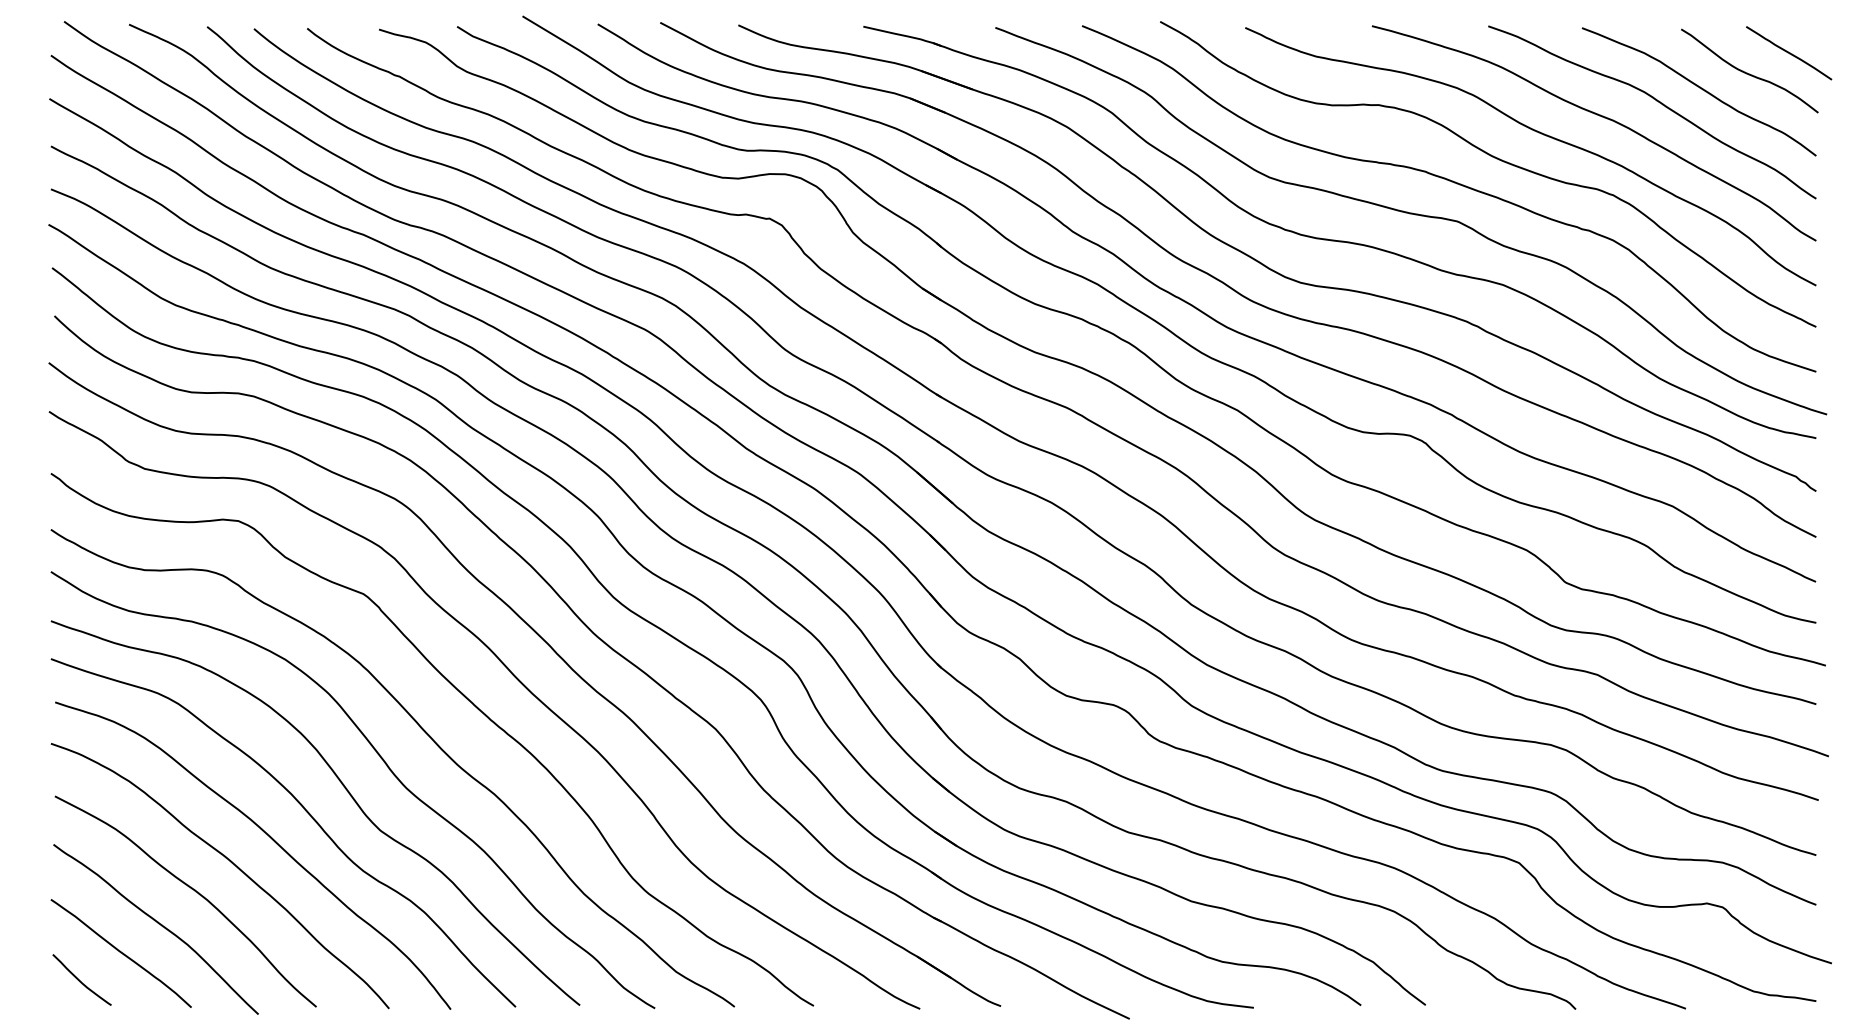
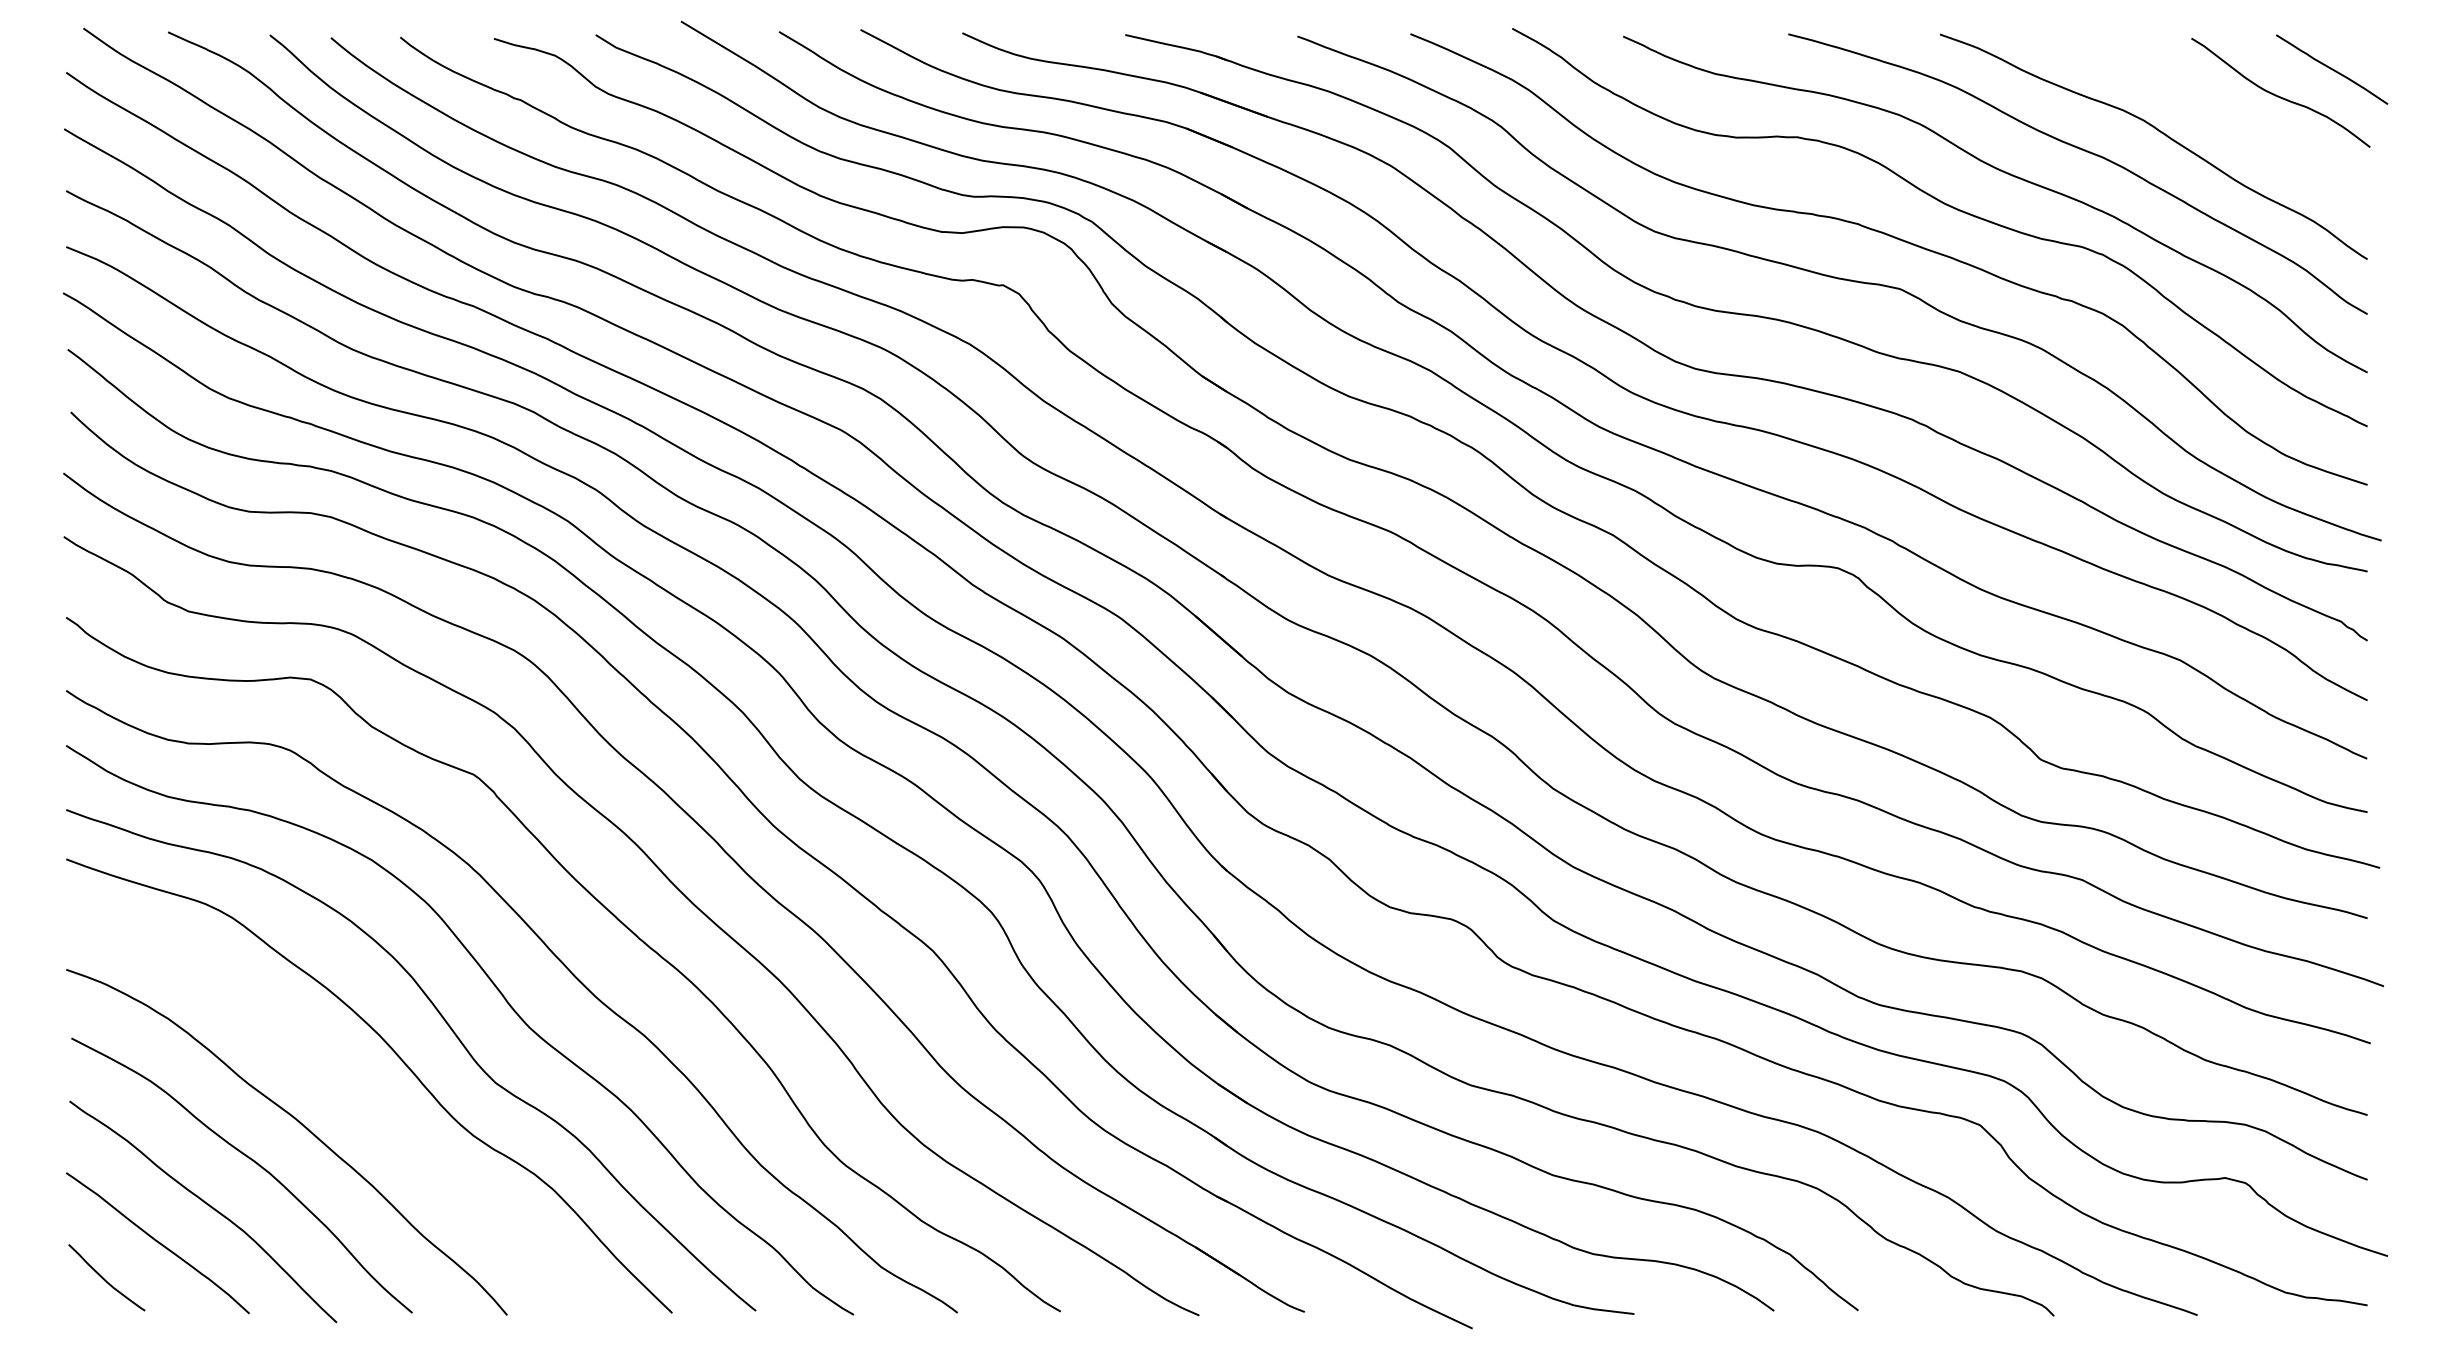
curve: (1699, 88) -> (2215, 115), removed
curve: (269, 837) -> (351, 1092), removed

